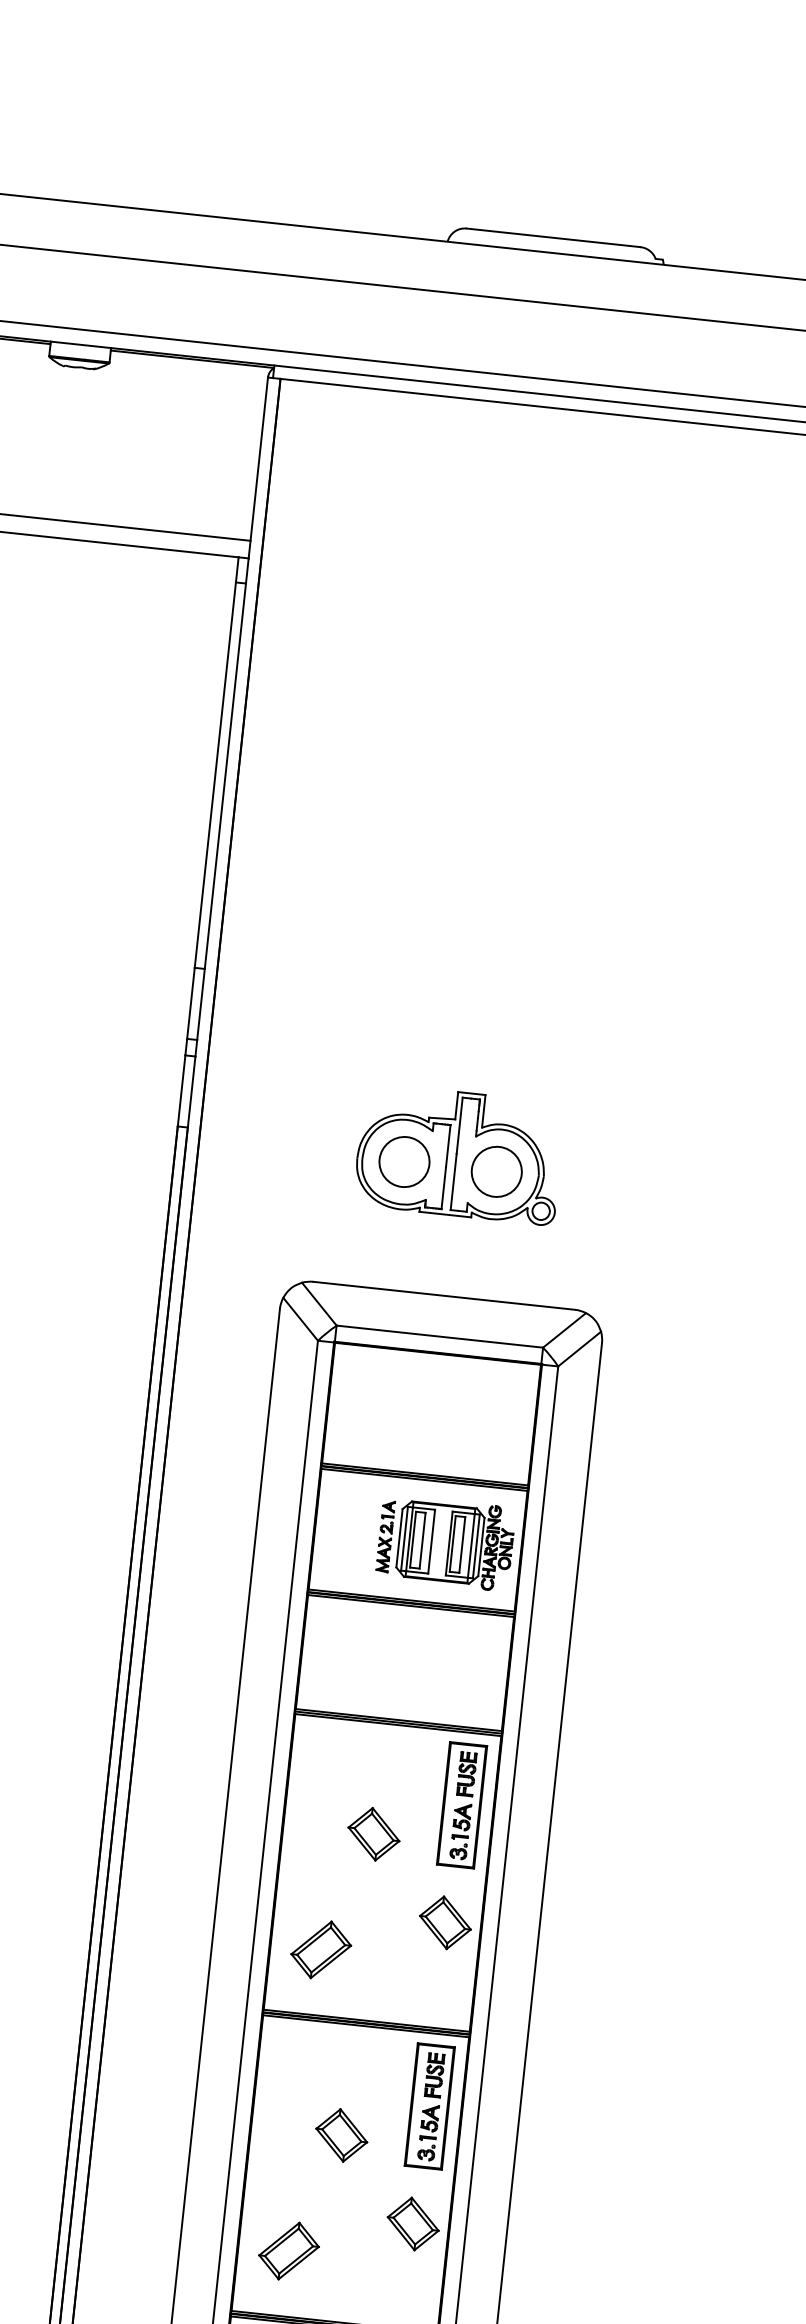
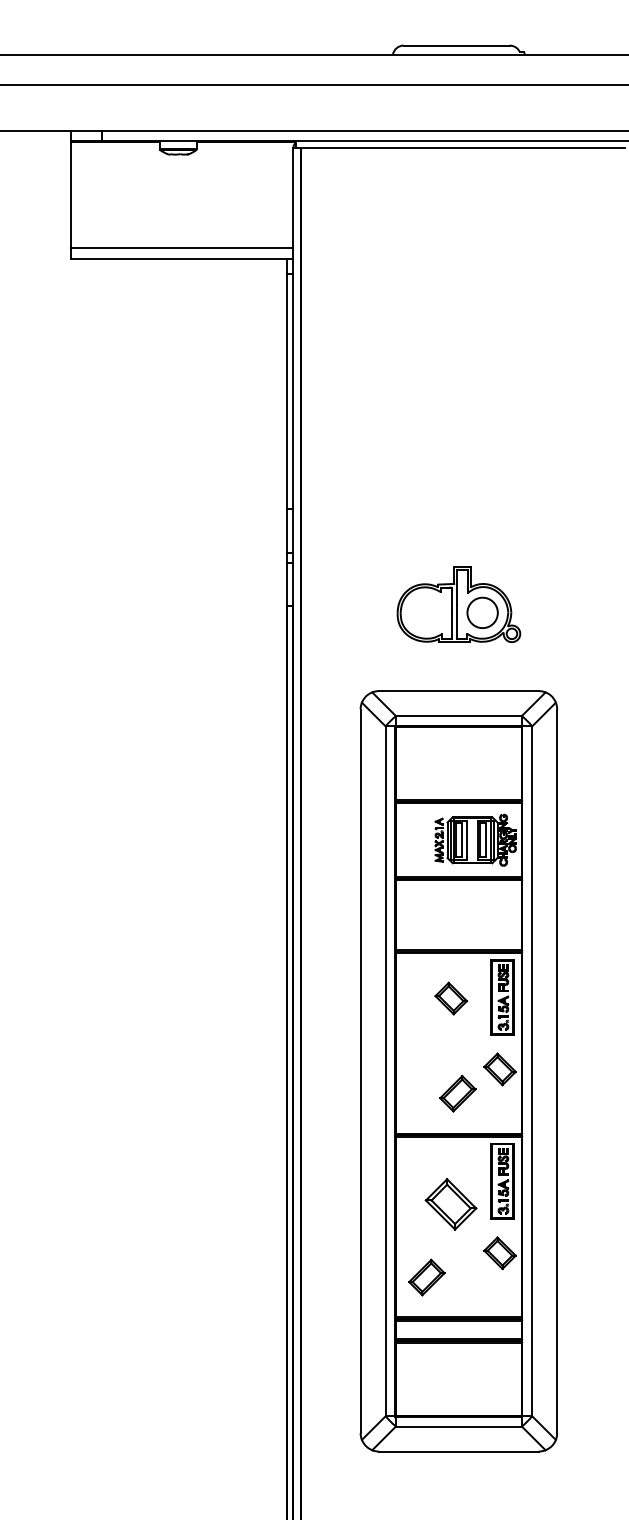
circle: (404, 1161) -> (426, 612), removed
part: (374, 1834) -> (451, 998), moved
part: (320, 1949) -> (457, 1093), moved
part: (342, 2135) -> (451, 1204), size x1.6

